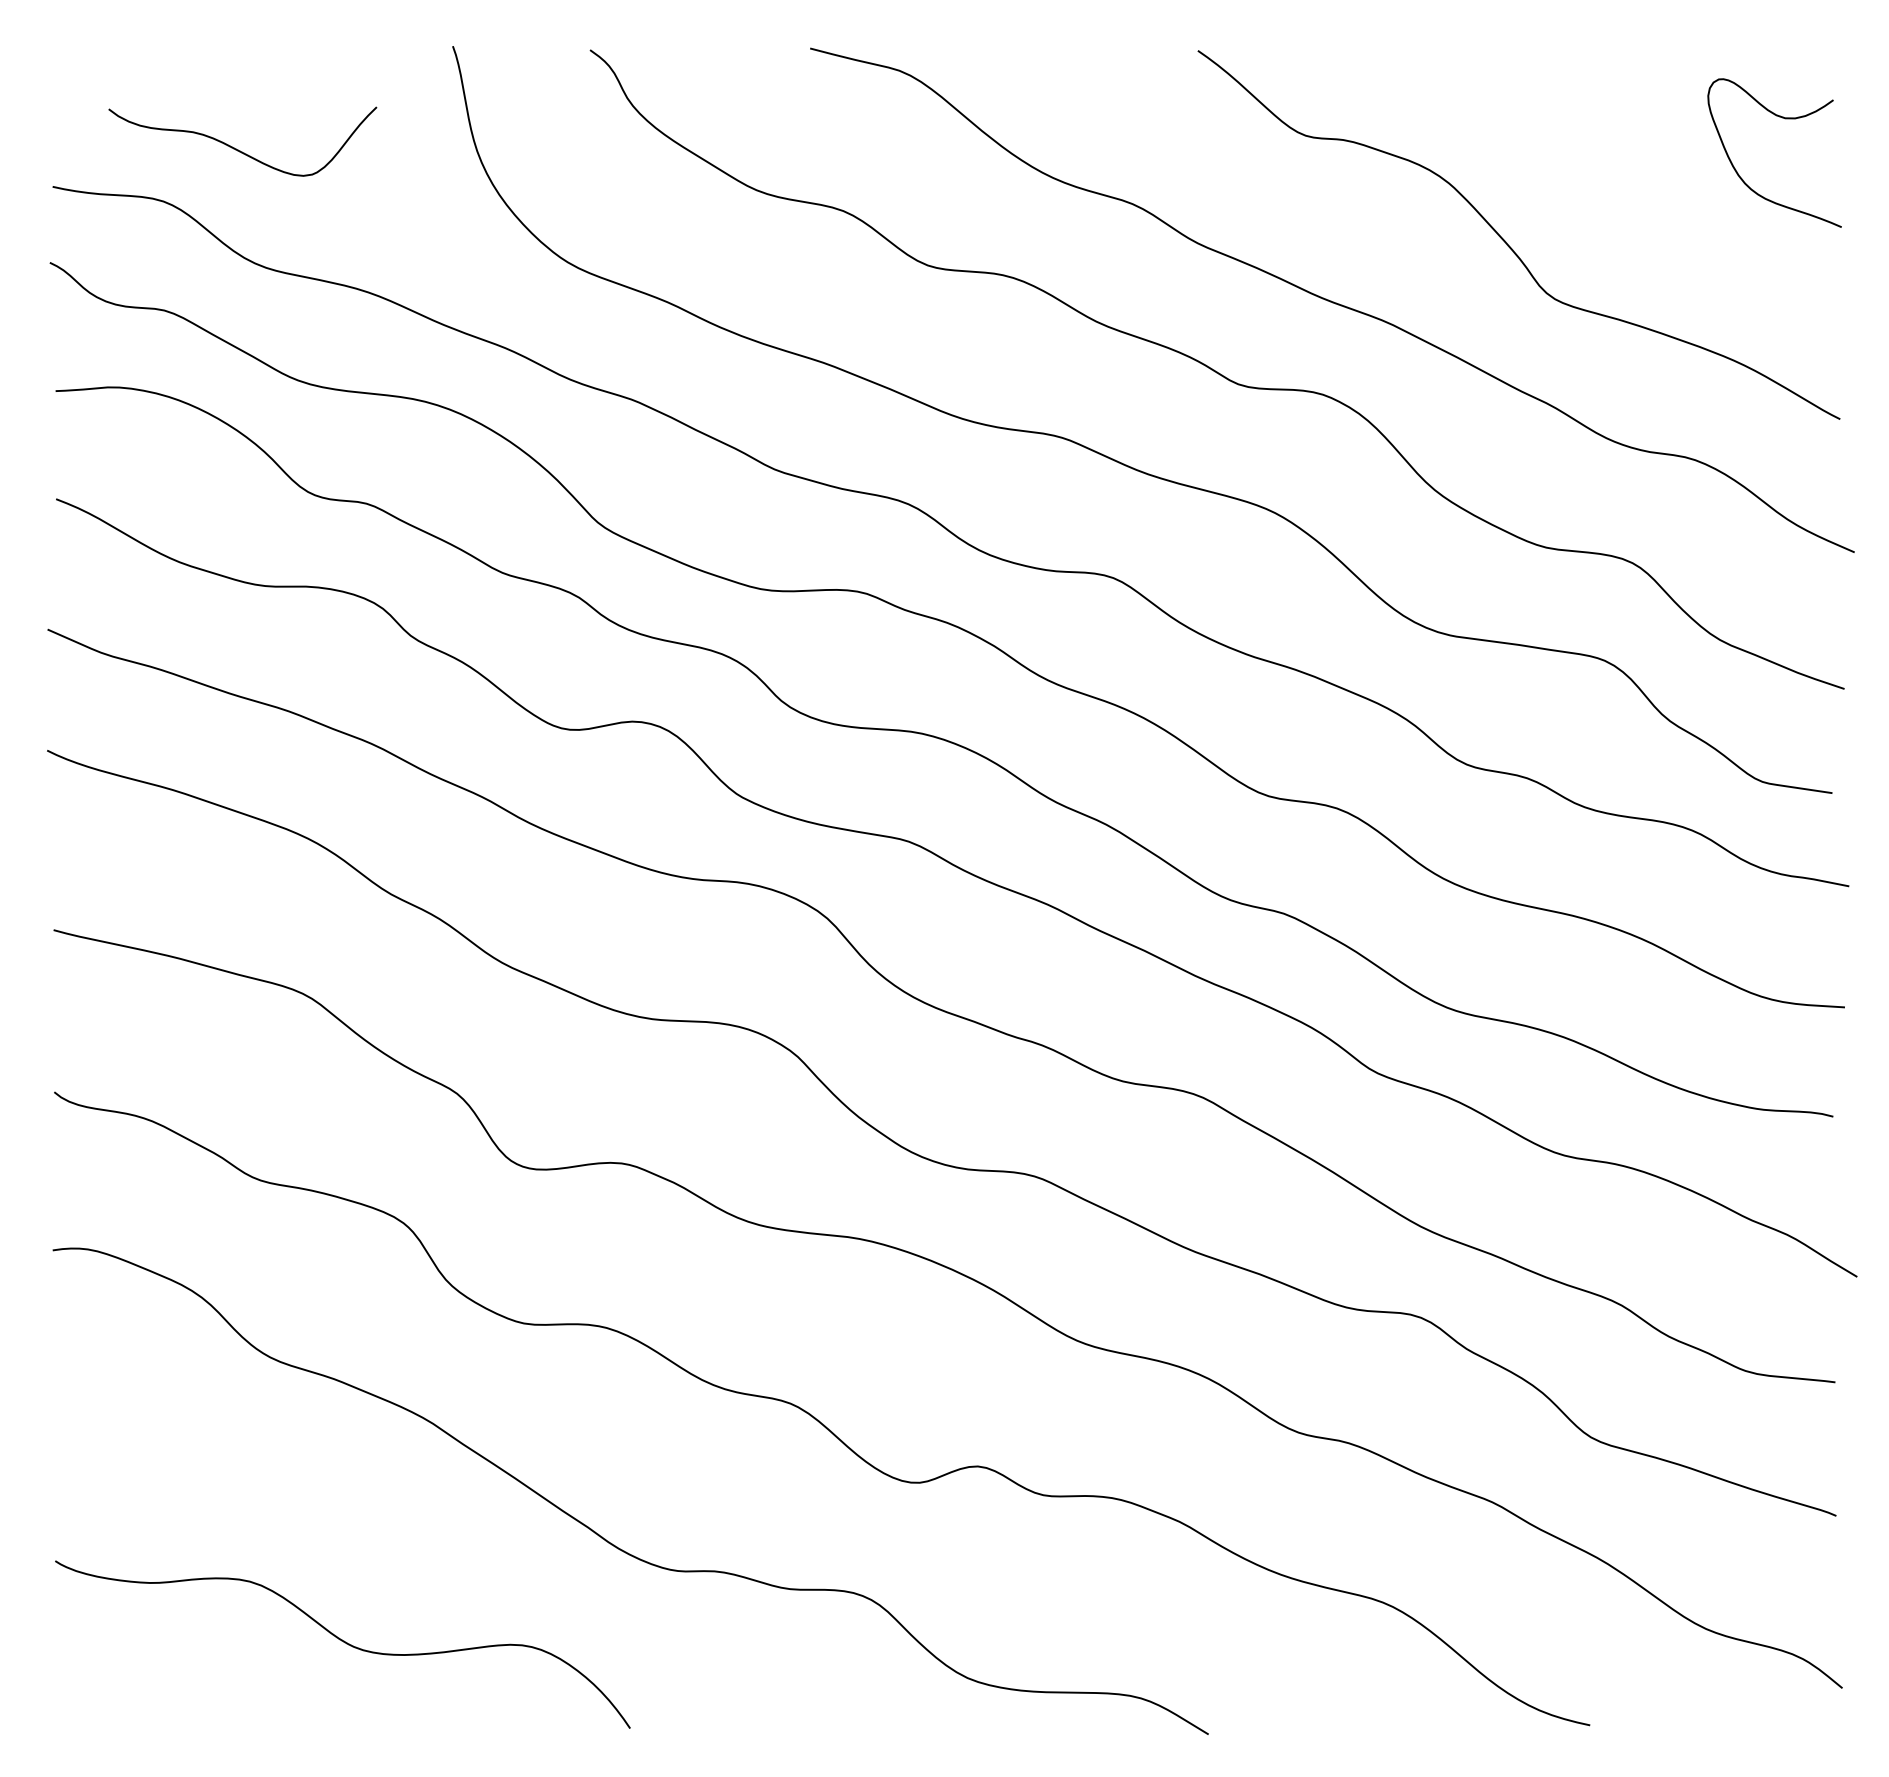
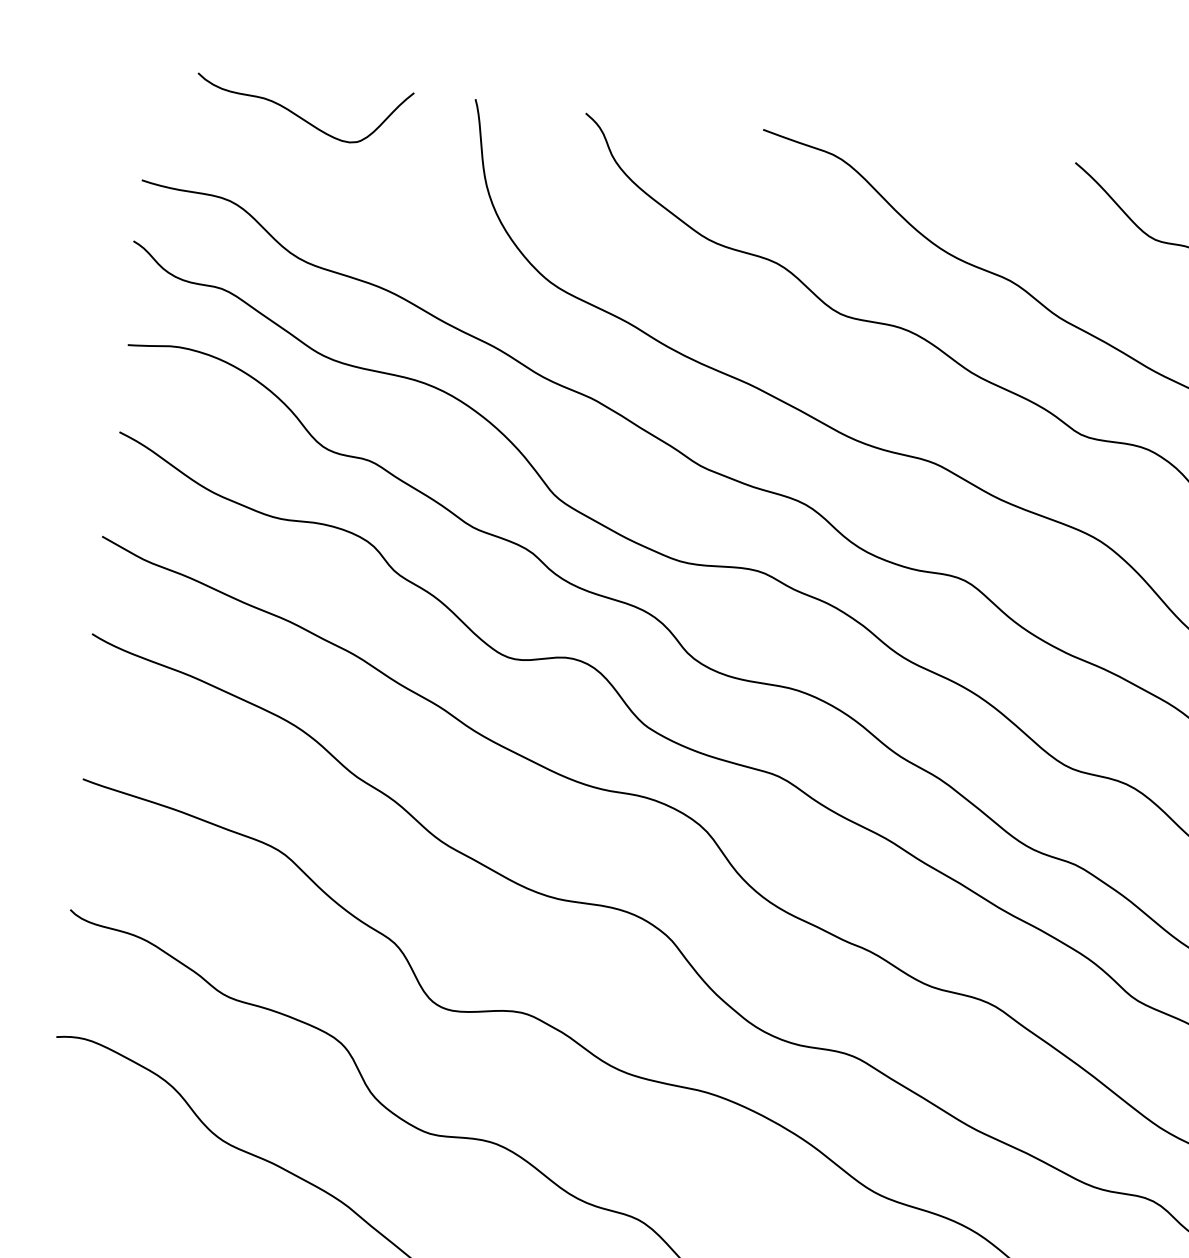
curve: (238, 149) -> (299, 115), moved

